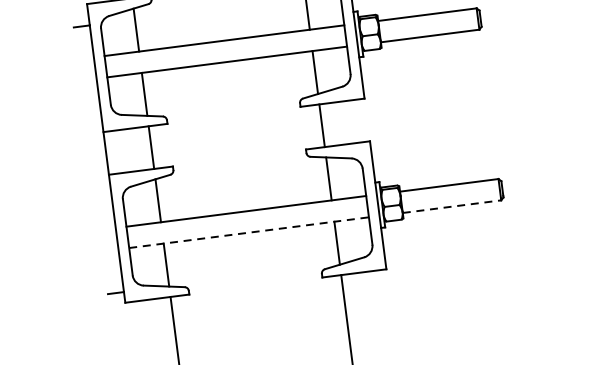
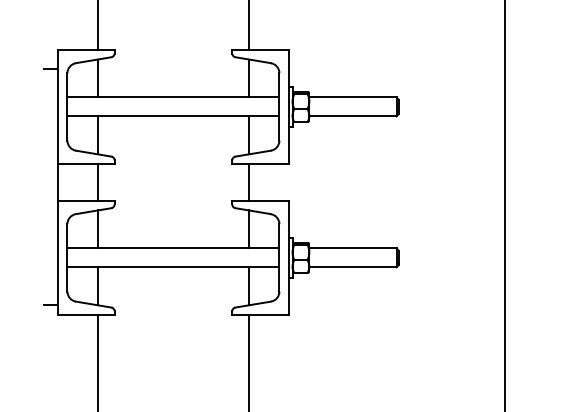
line: (451, 206) -> (352, 267), dashed -> solid
line: (249, 232) -> (173, 267), dashed -> solid

